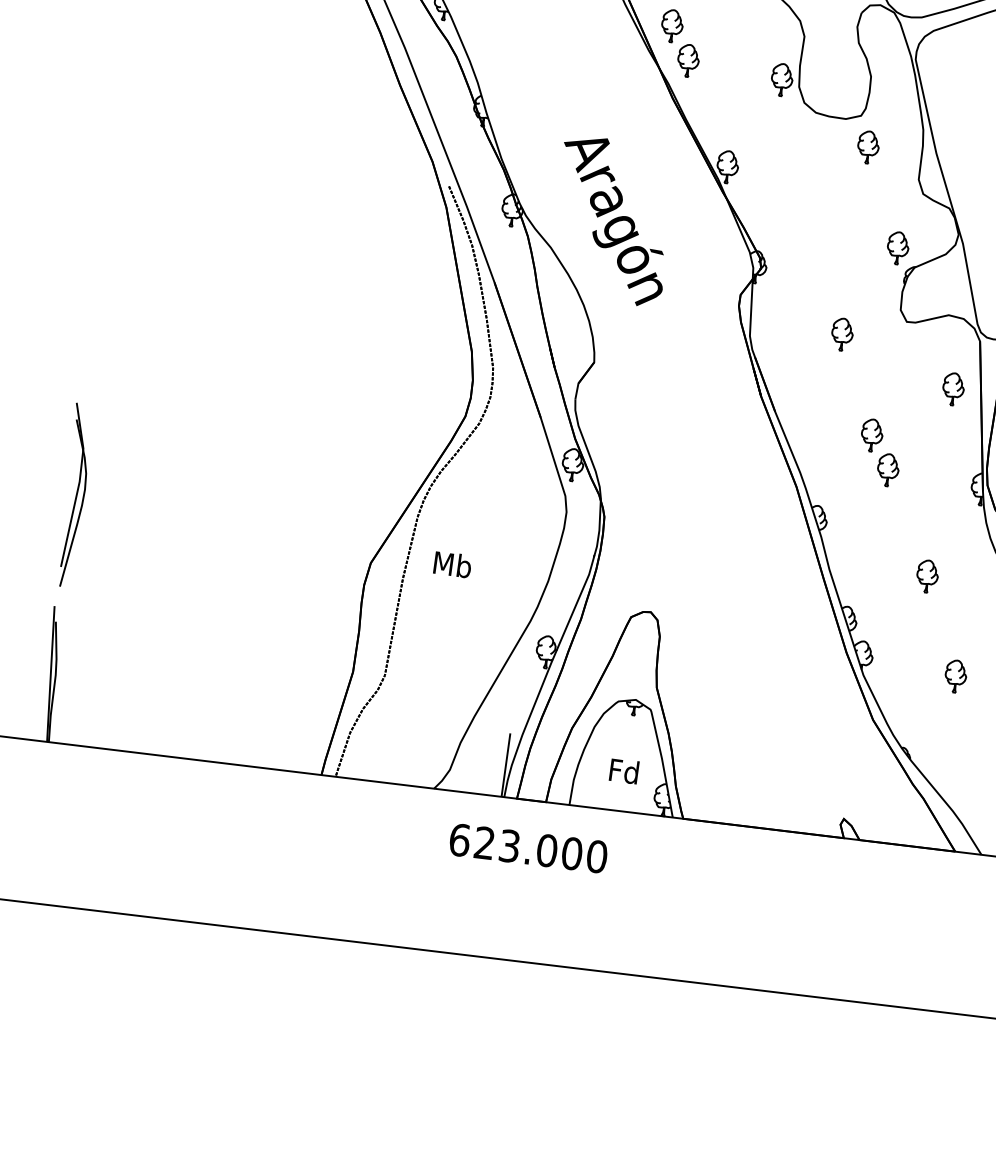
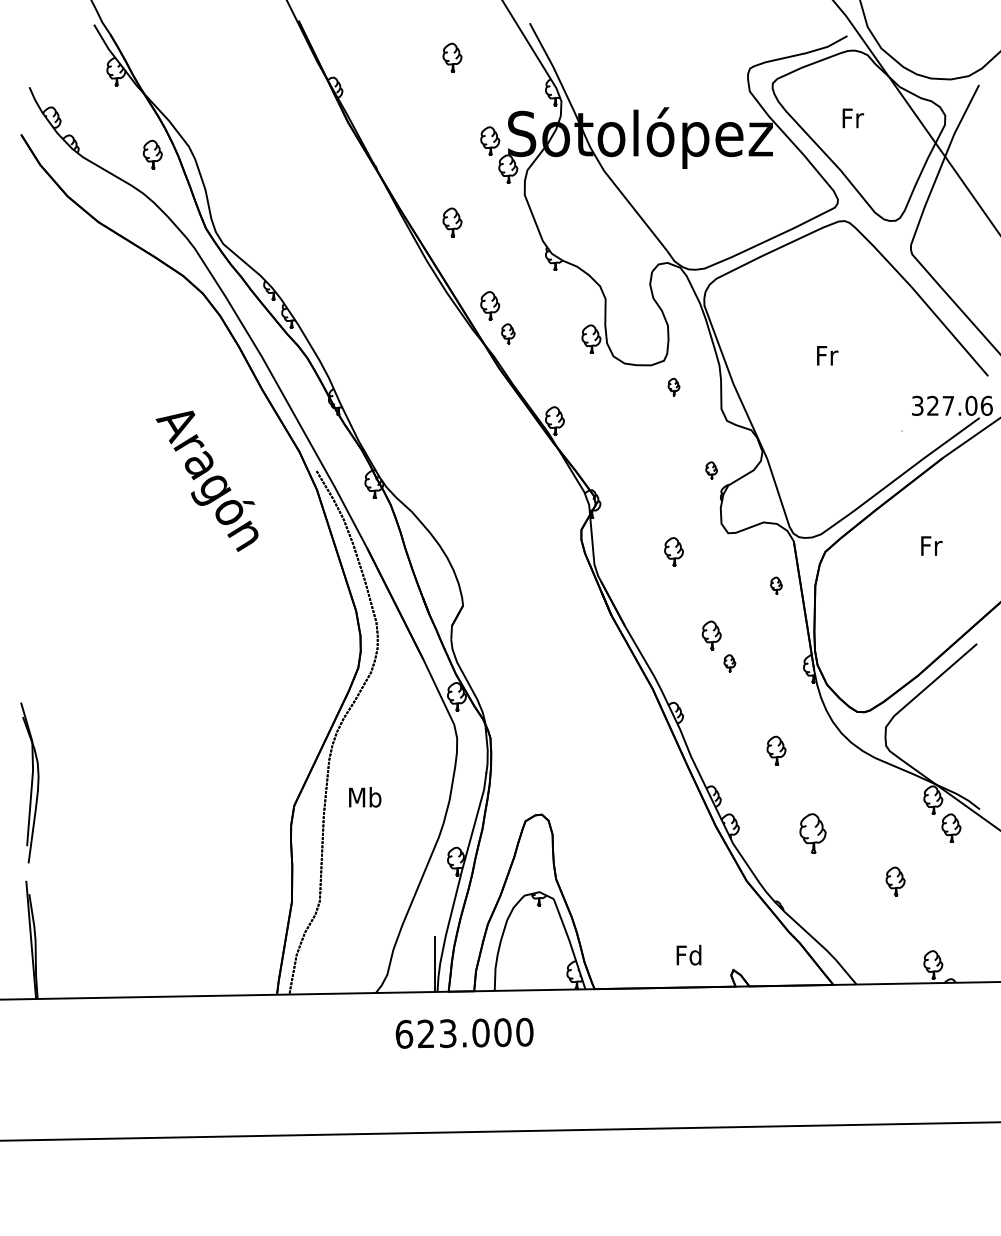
part: (688, 60) -> (508, 333), size x0.7
part: (867, 146) -> (673, 386), size x0.6
text: (612, 219) -> (206, 480), moved
part: (897, 247) -> (711, 470), size x0.6
part: (953, 388) -> (776, 585), size x0.6
part: (887, 470) -> (729, 663), size x0.6
part: (955, 676) -> (812, 833), size x1.4
text: (623, 770) -> (688, 954), moved

